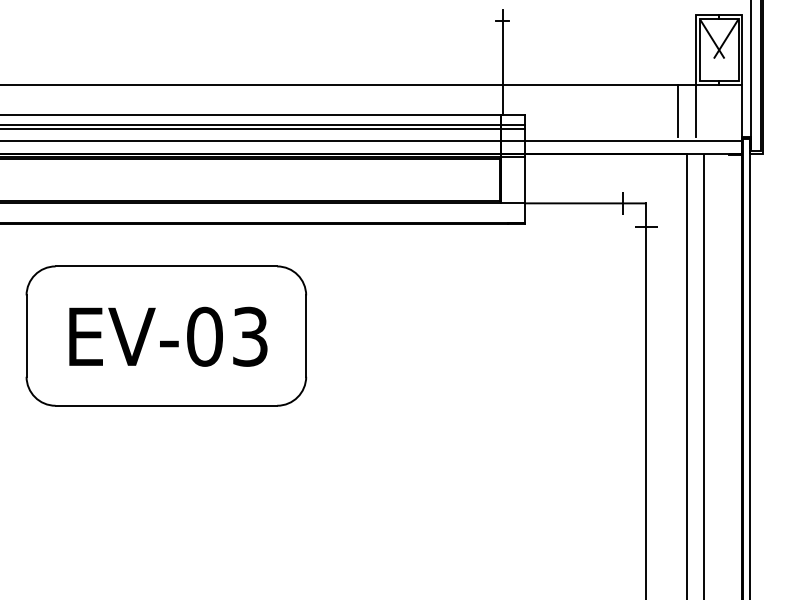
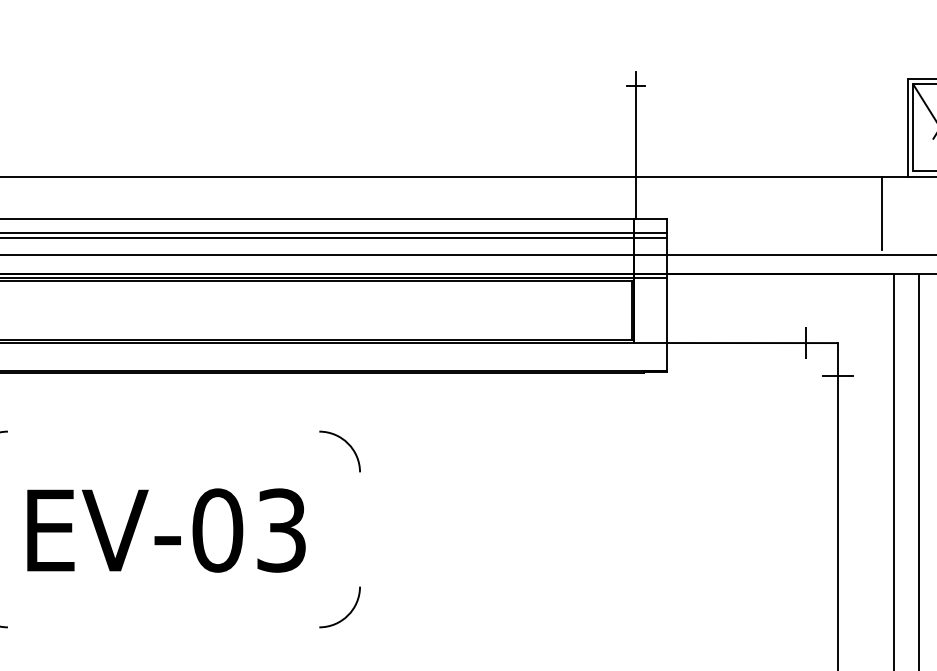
line: (696, 110) -> (908, 212), removed
line: (166, 266) -> (163, 431), removed
line: (306, 335) -> (360, 528), removed
line: (166, 405) -> (163, 627), removed

